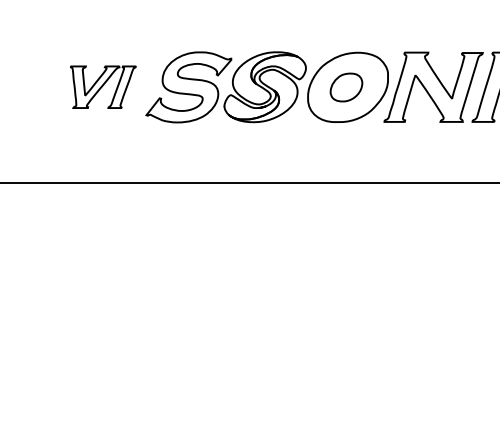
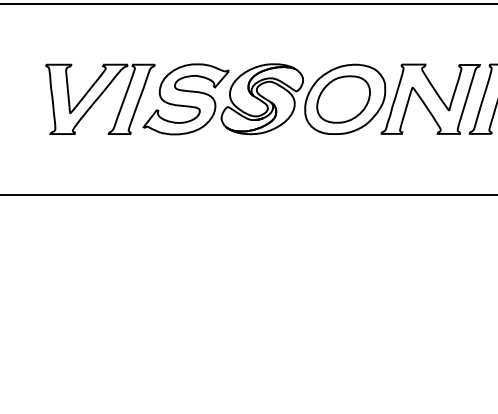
part: (103, 86) -> (100, 98), size x1.67
part: (346, 87) -> (343, 99), size x1.67

